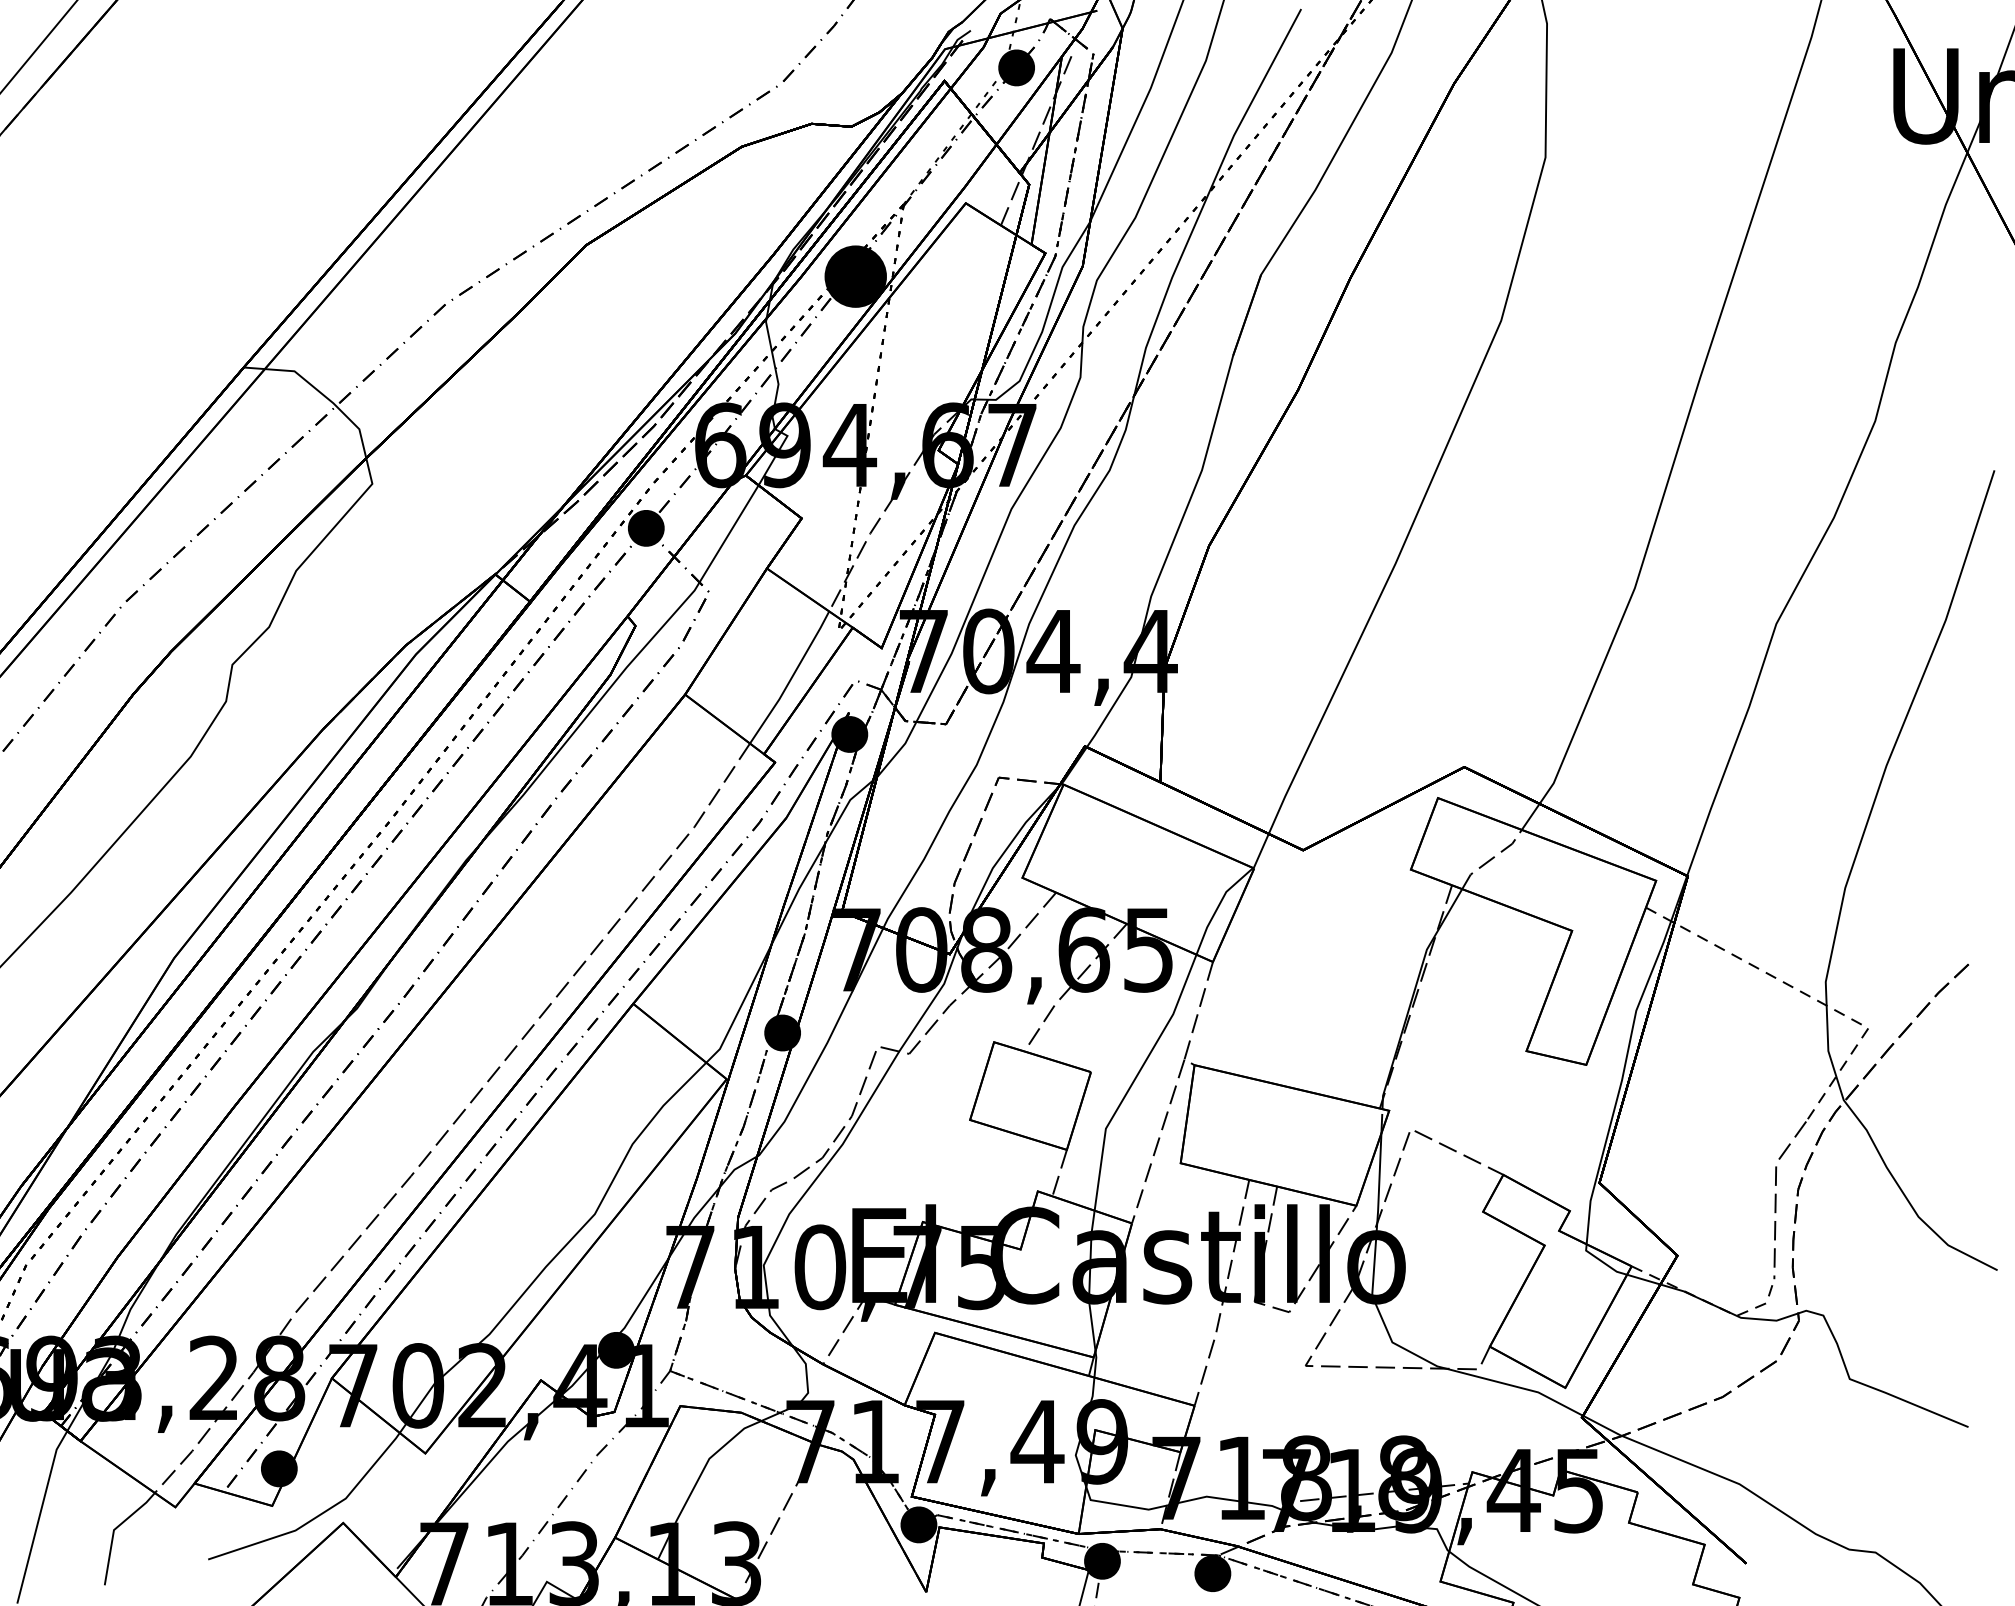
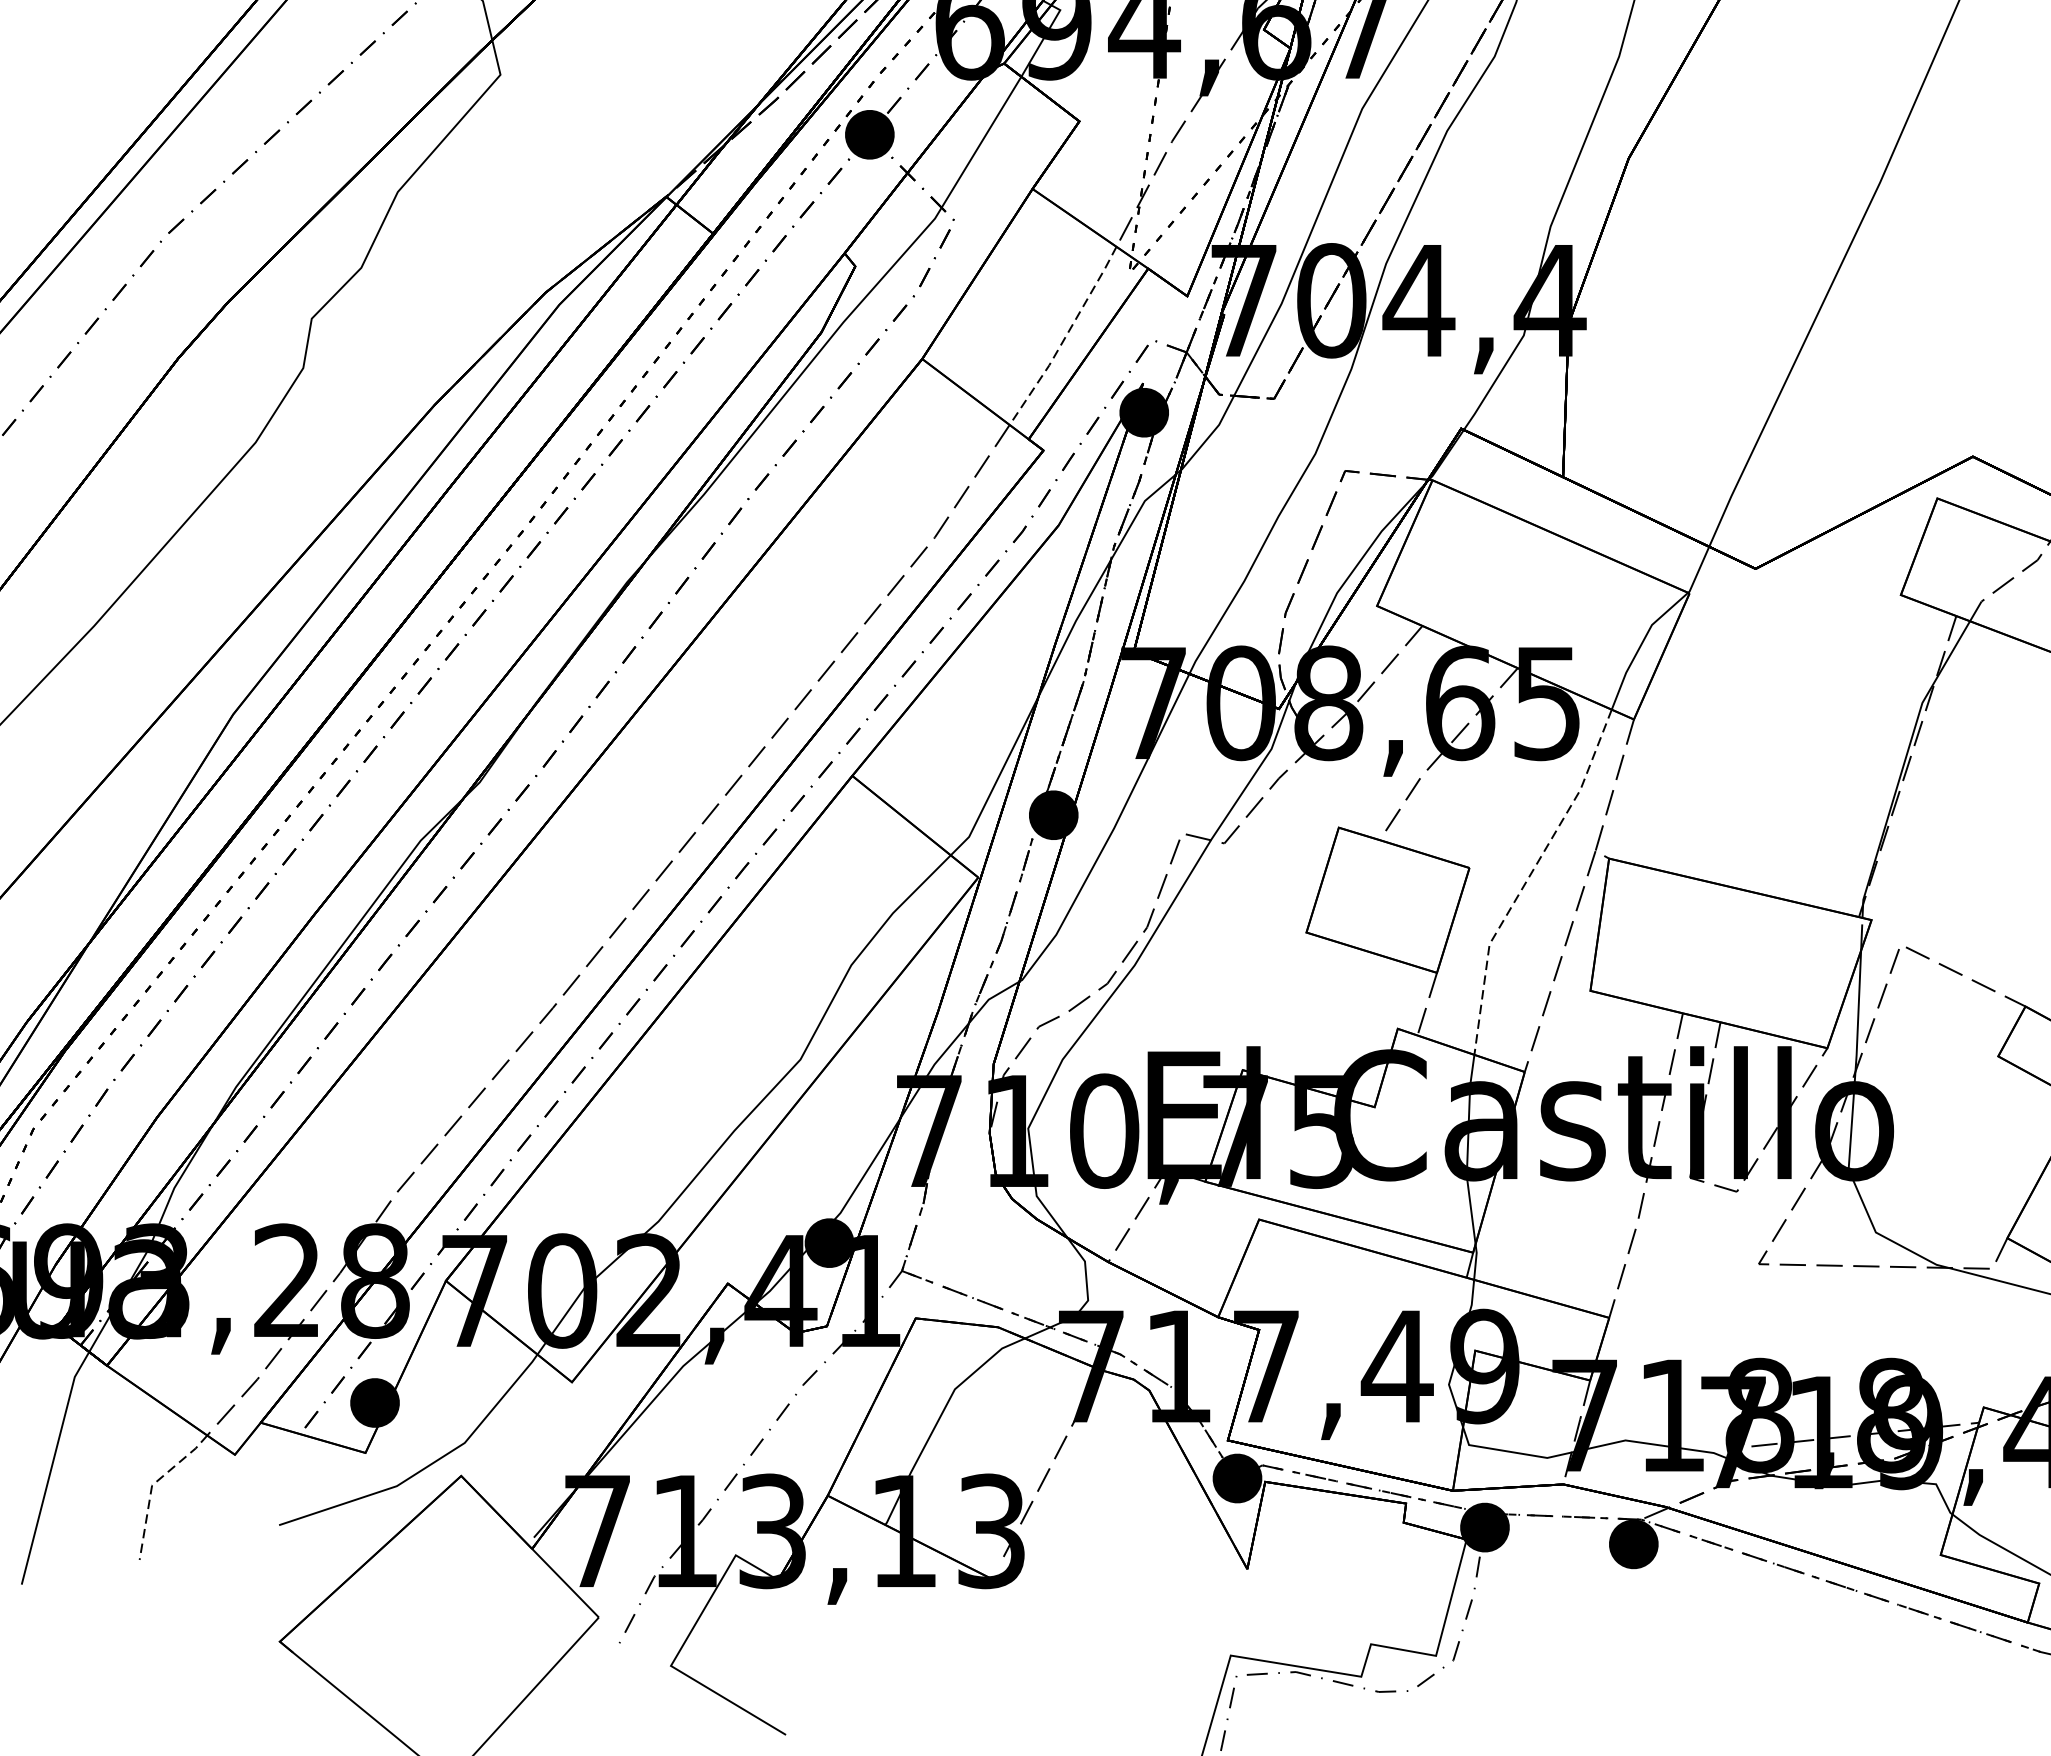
line: (791, 678) -> (1065, 337), solid -> dashed
line: (1134, 1079) -> (1528, 877), solid -> dashed
line: (113, 1530) -> (151, 1486), solid -> dashed

